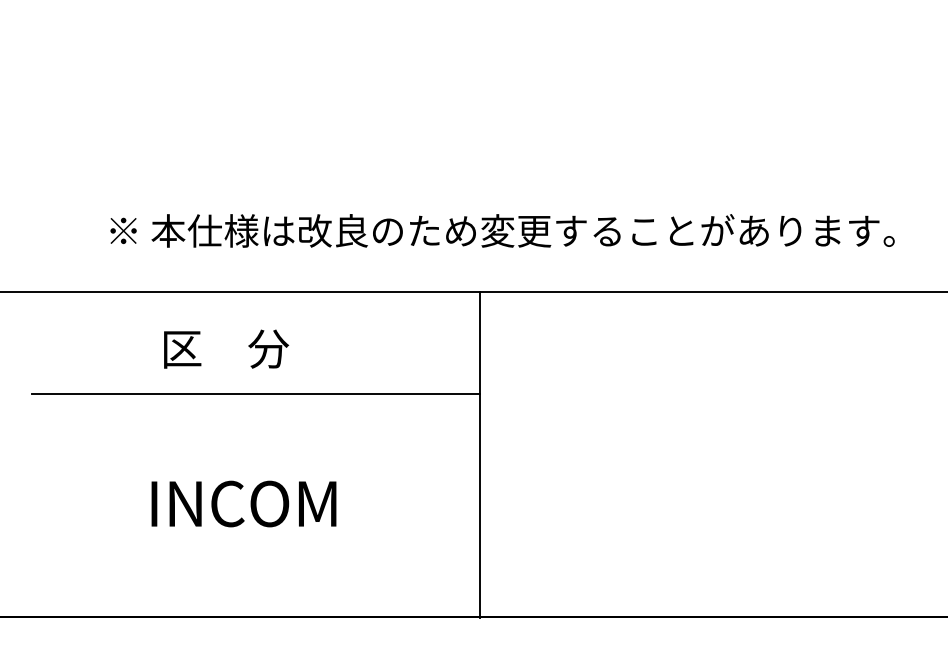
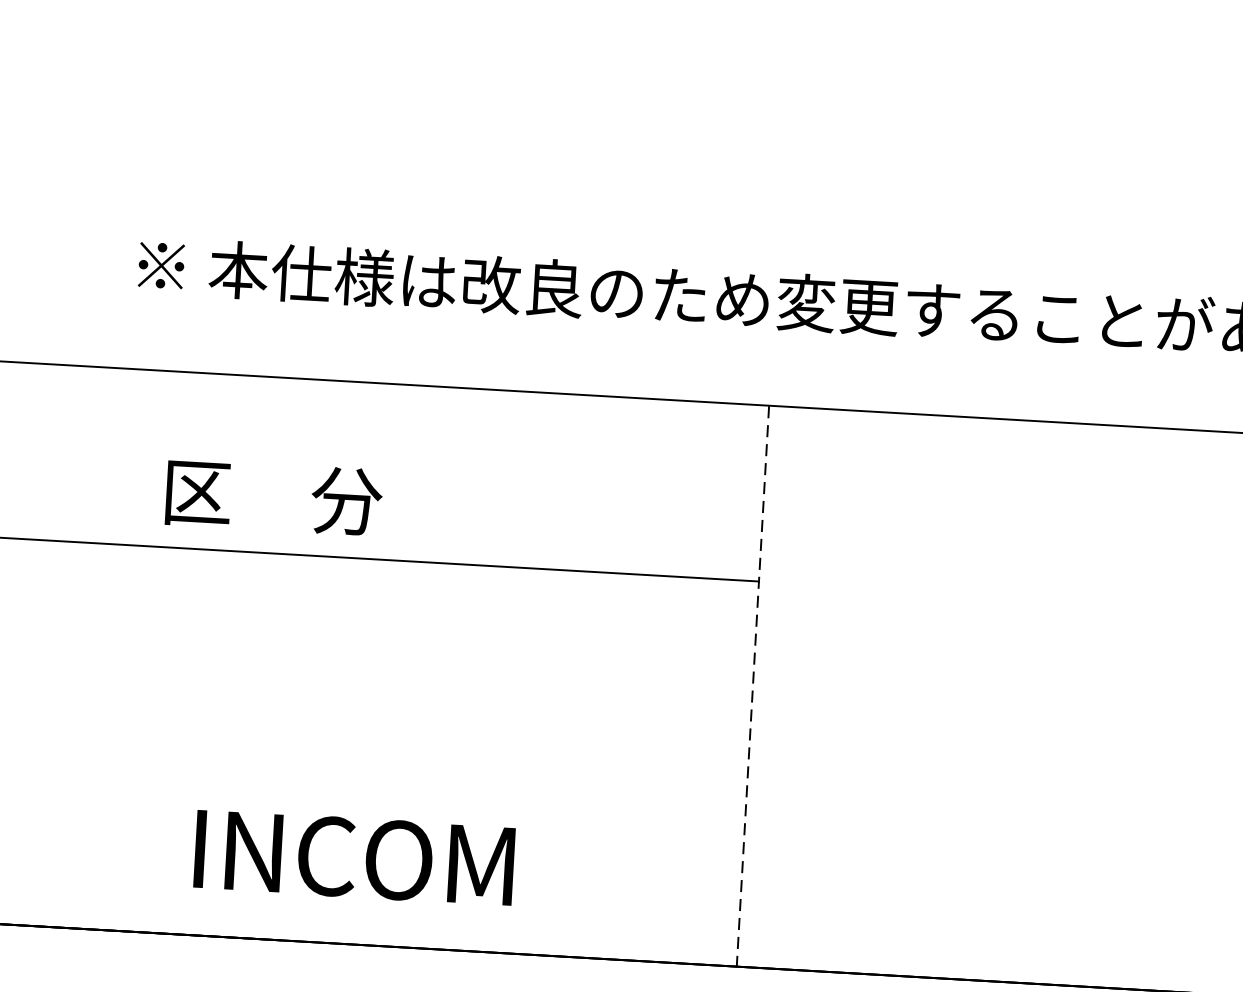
text: (226, 348) -> (274, 496), moved
line: (479, 454) -> (752, 686), solid -> dashed
text: (243, 503) -> (353, 856), moved

